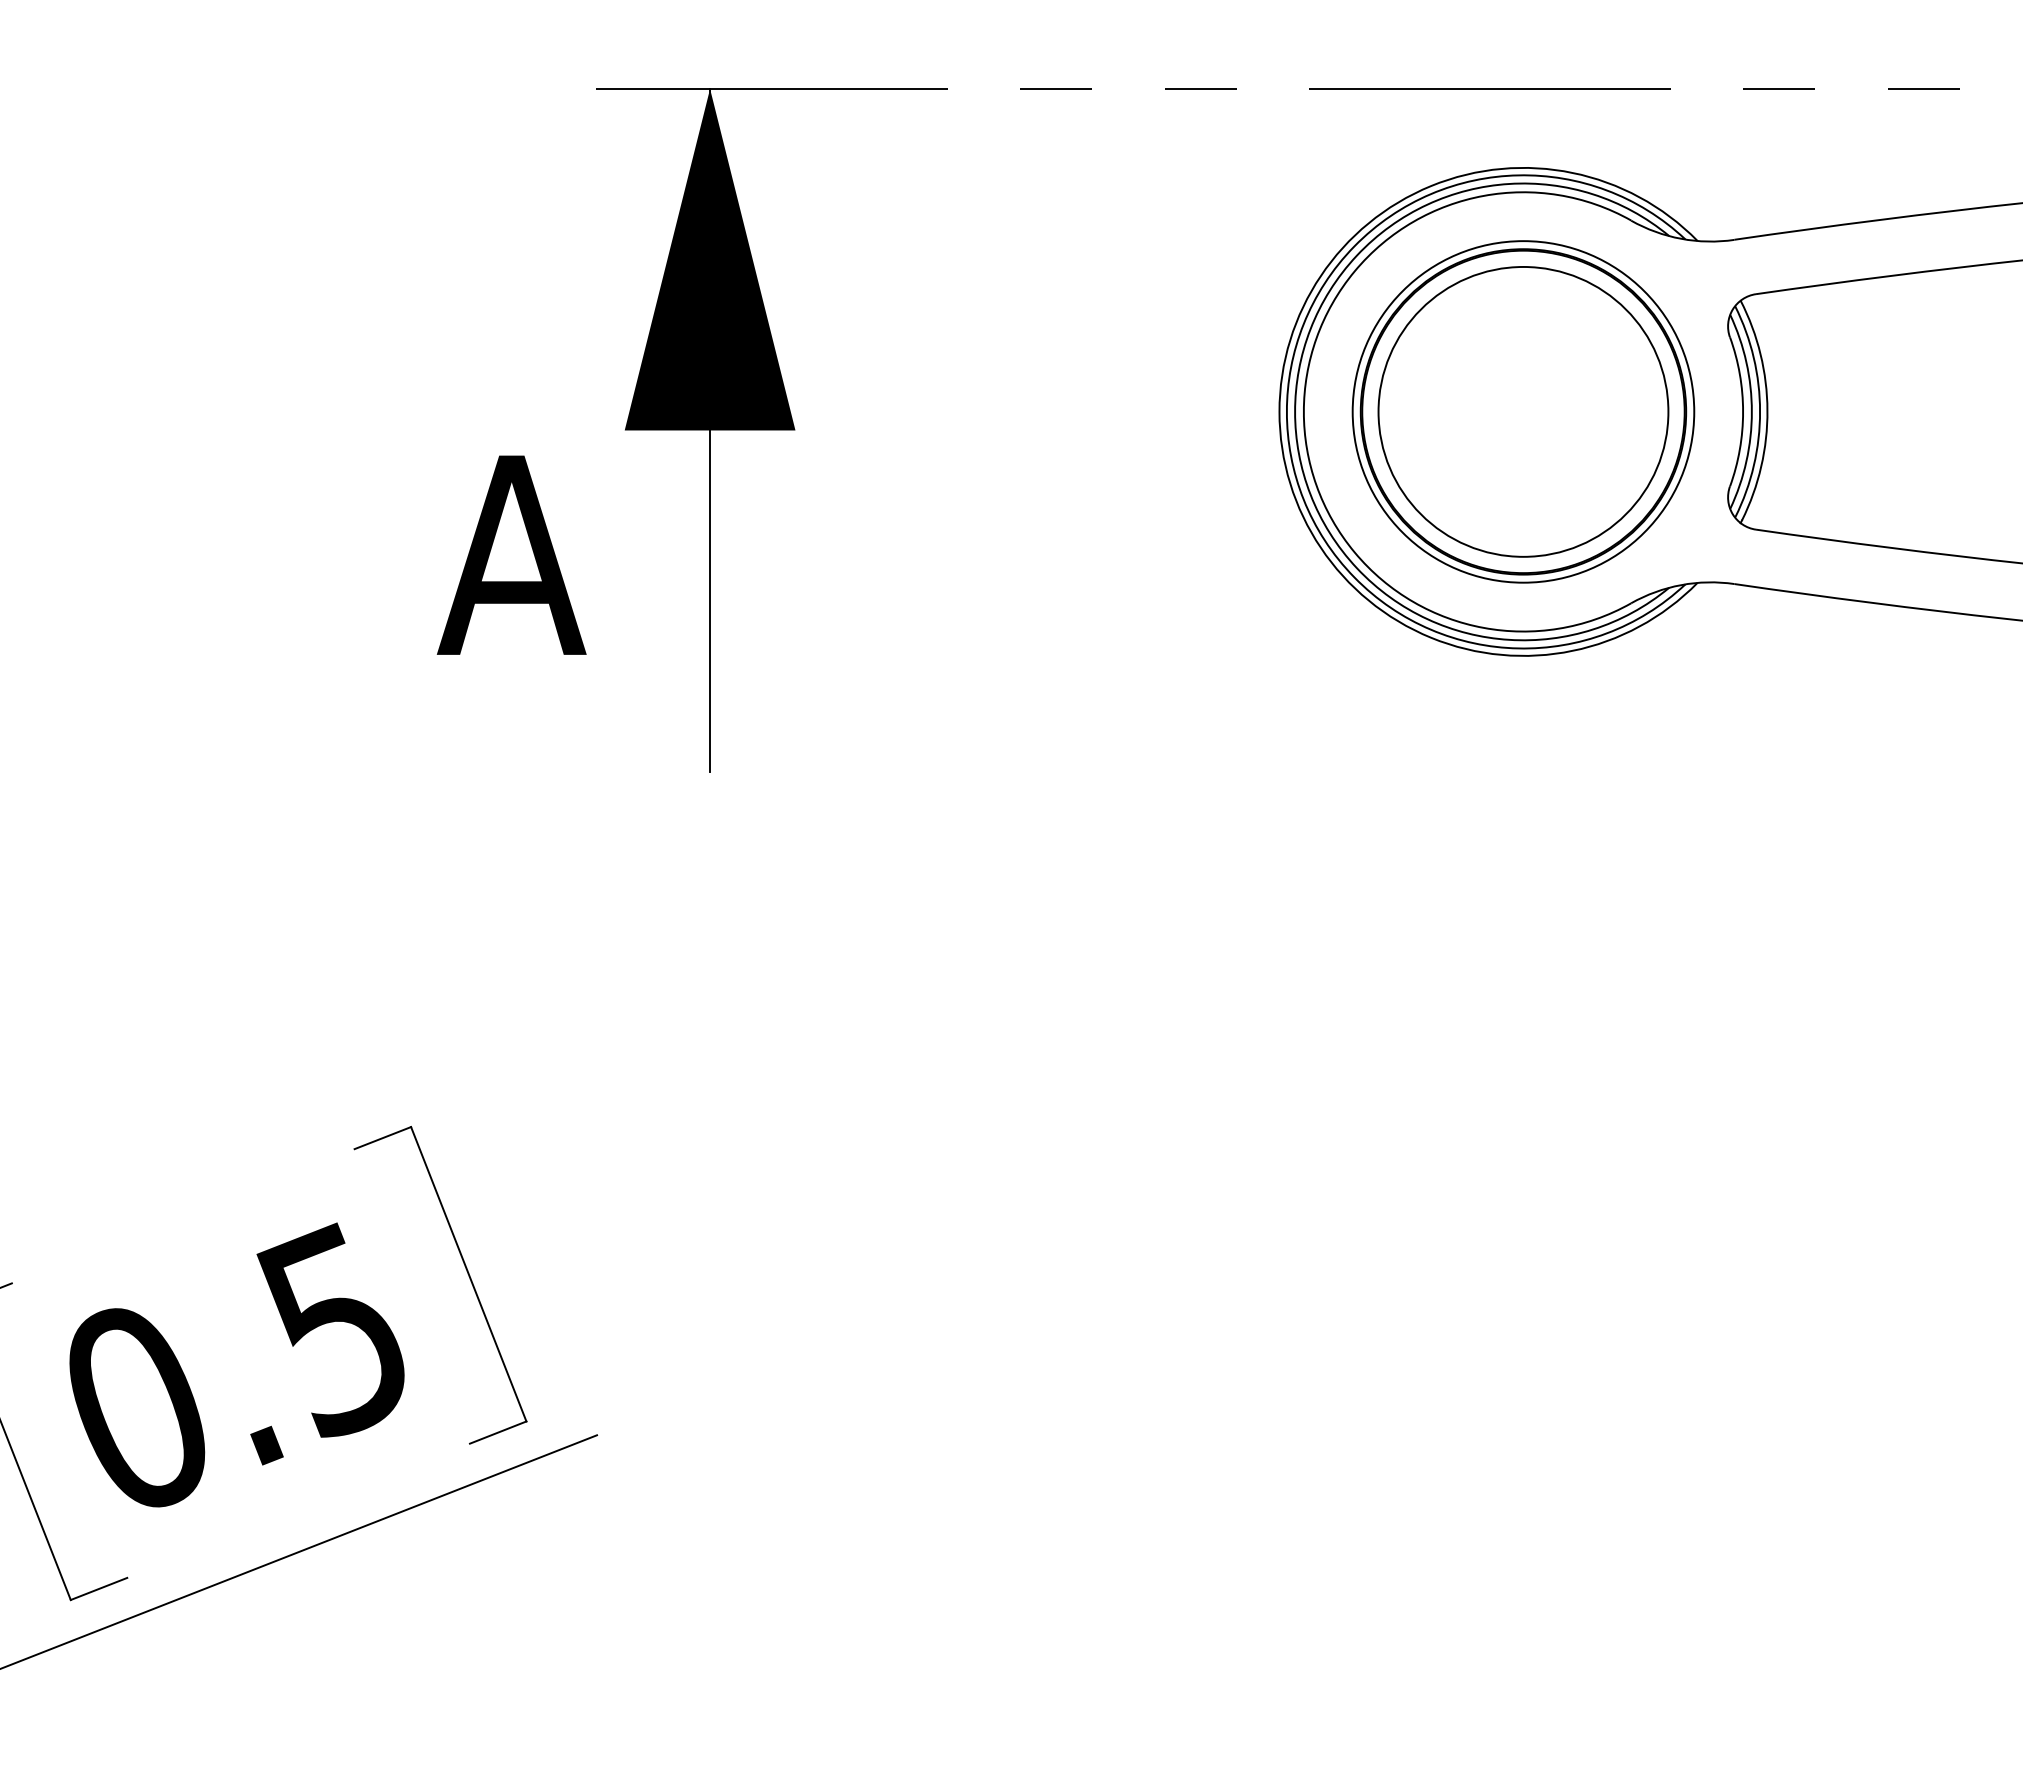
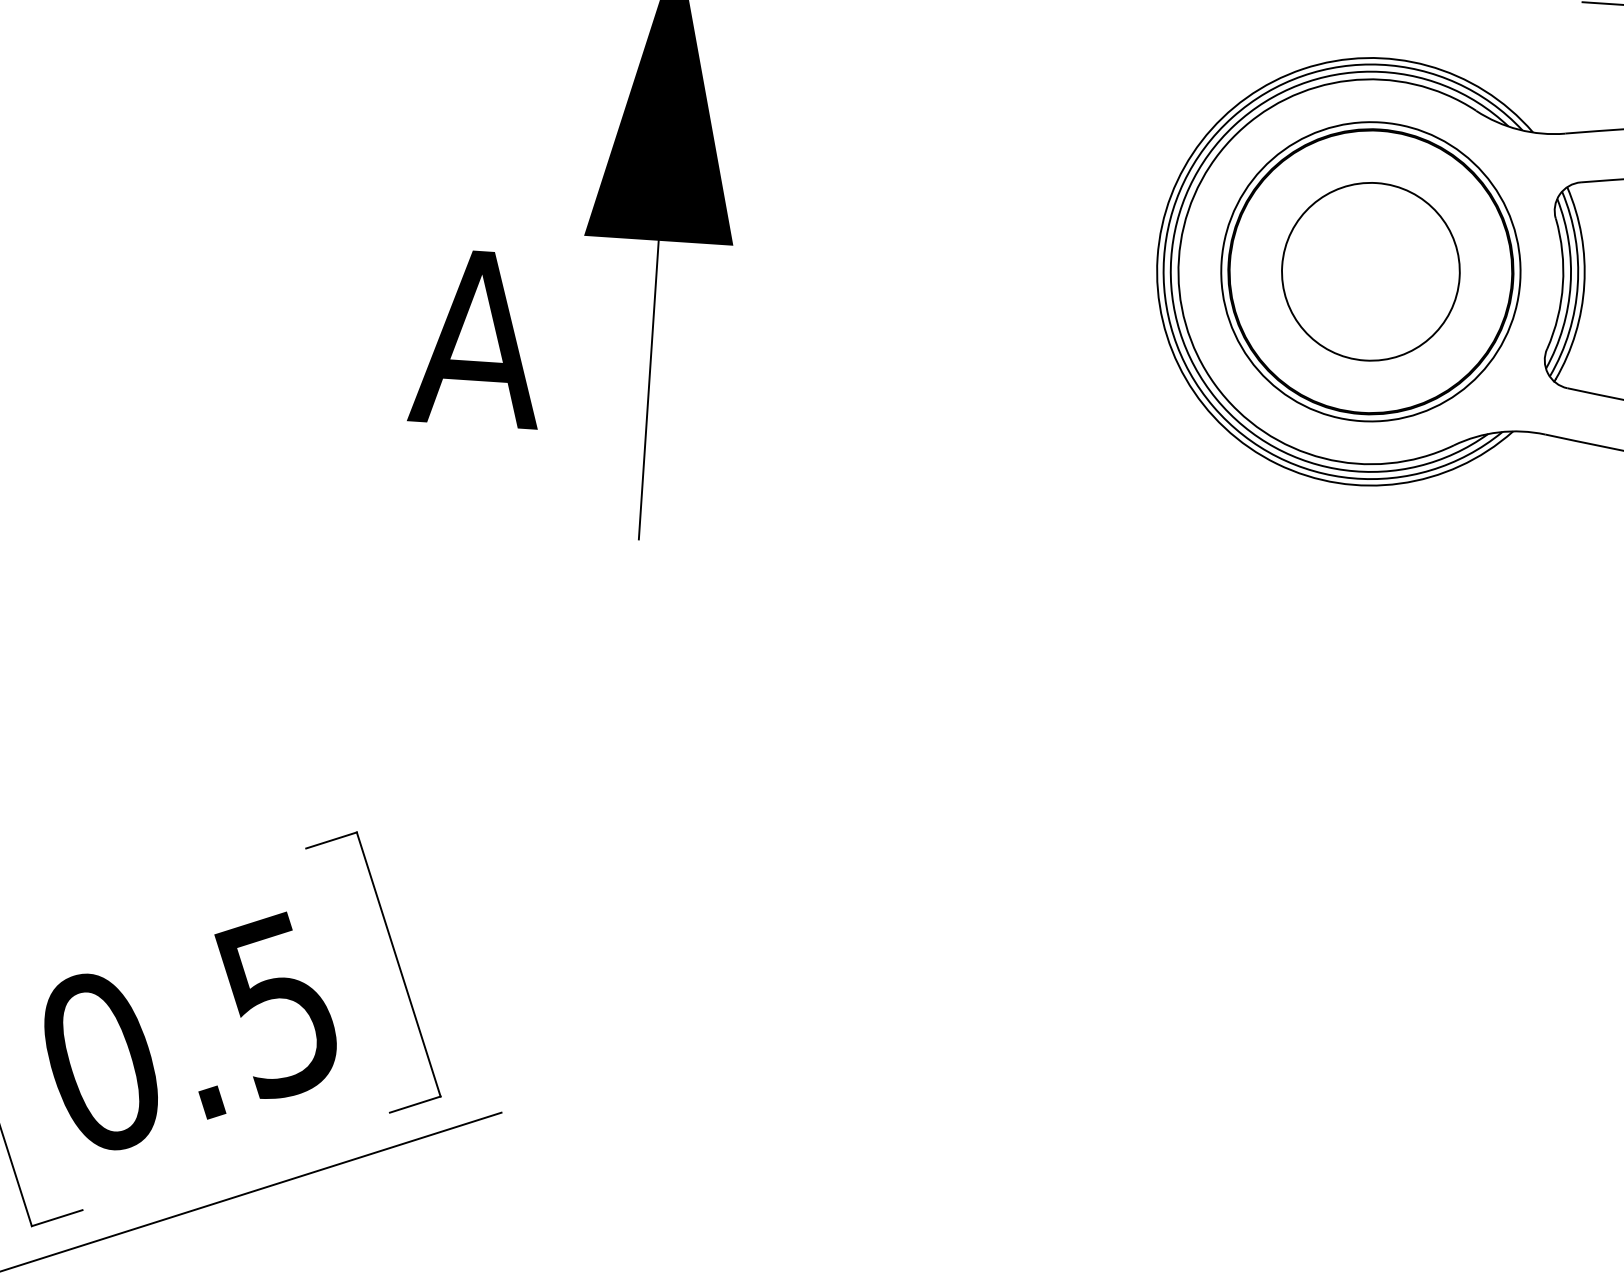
circle: (1523, 411) -> (1370, 271), size x0.7

